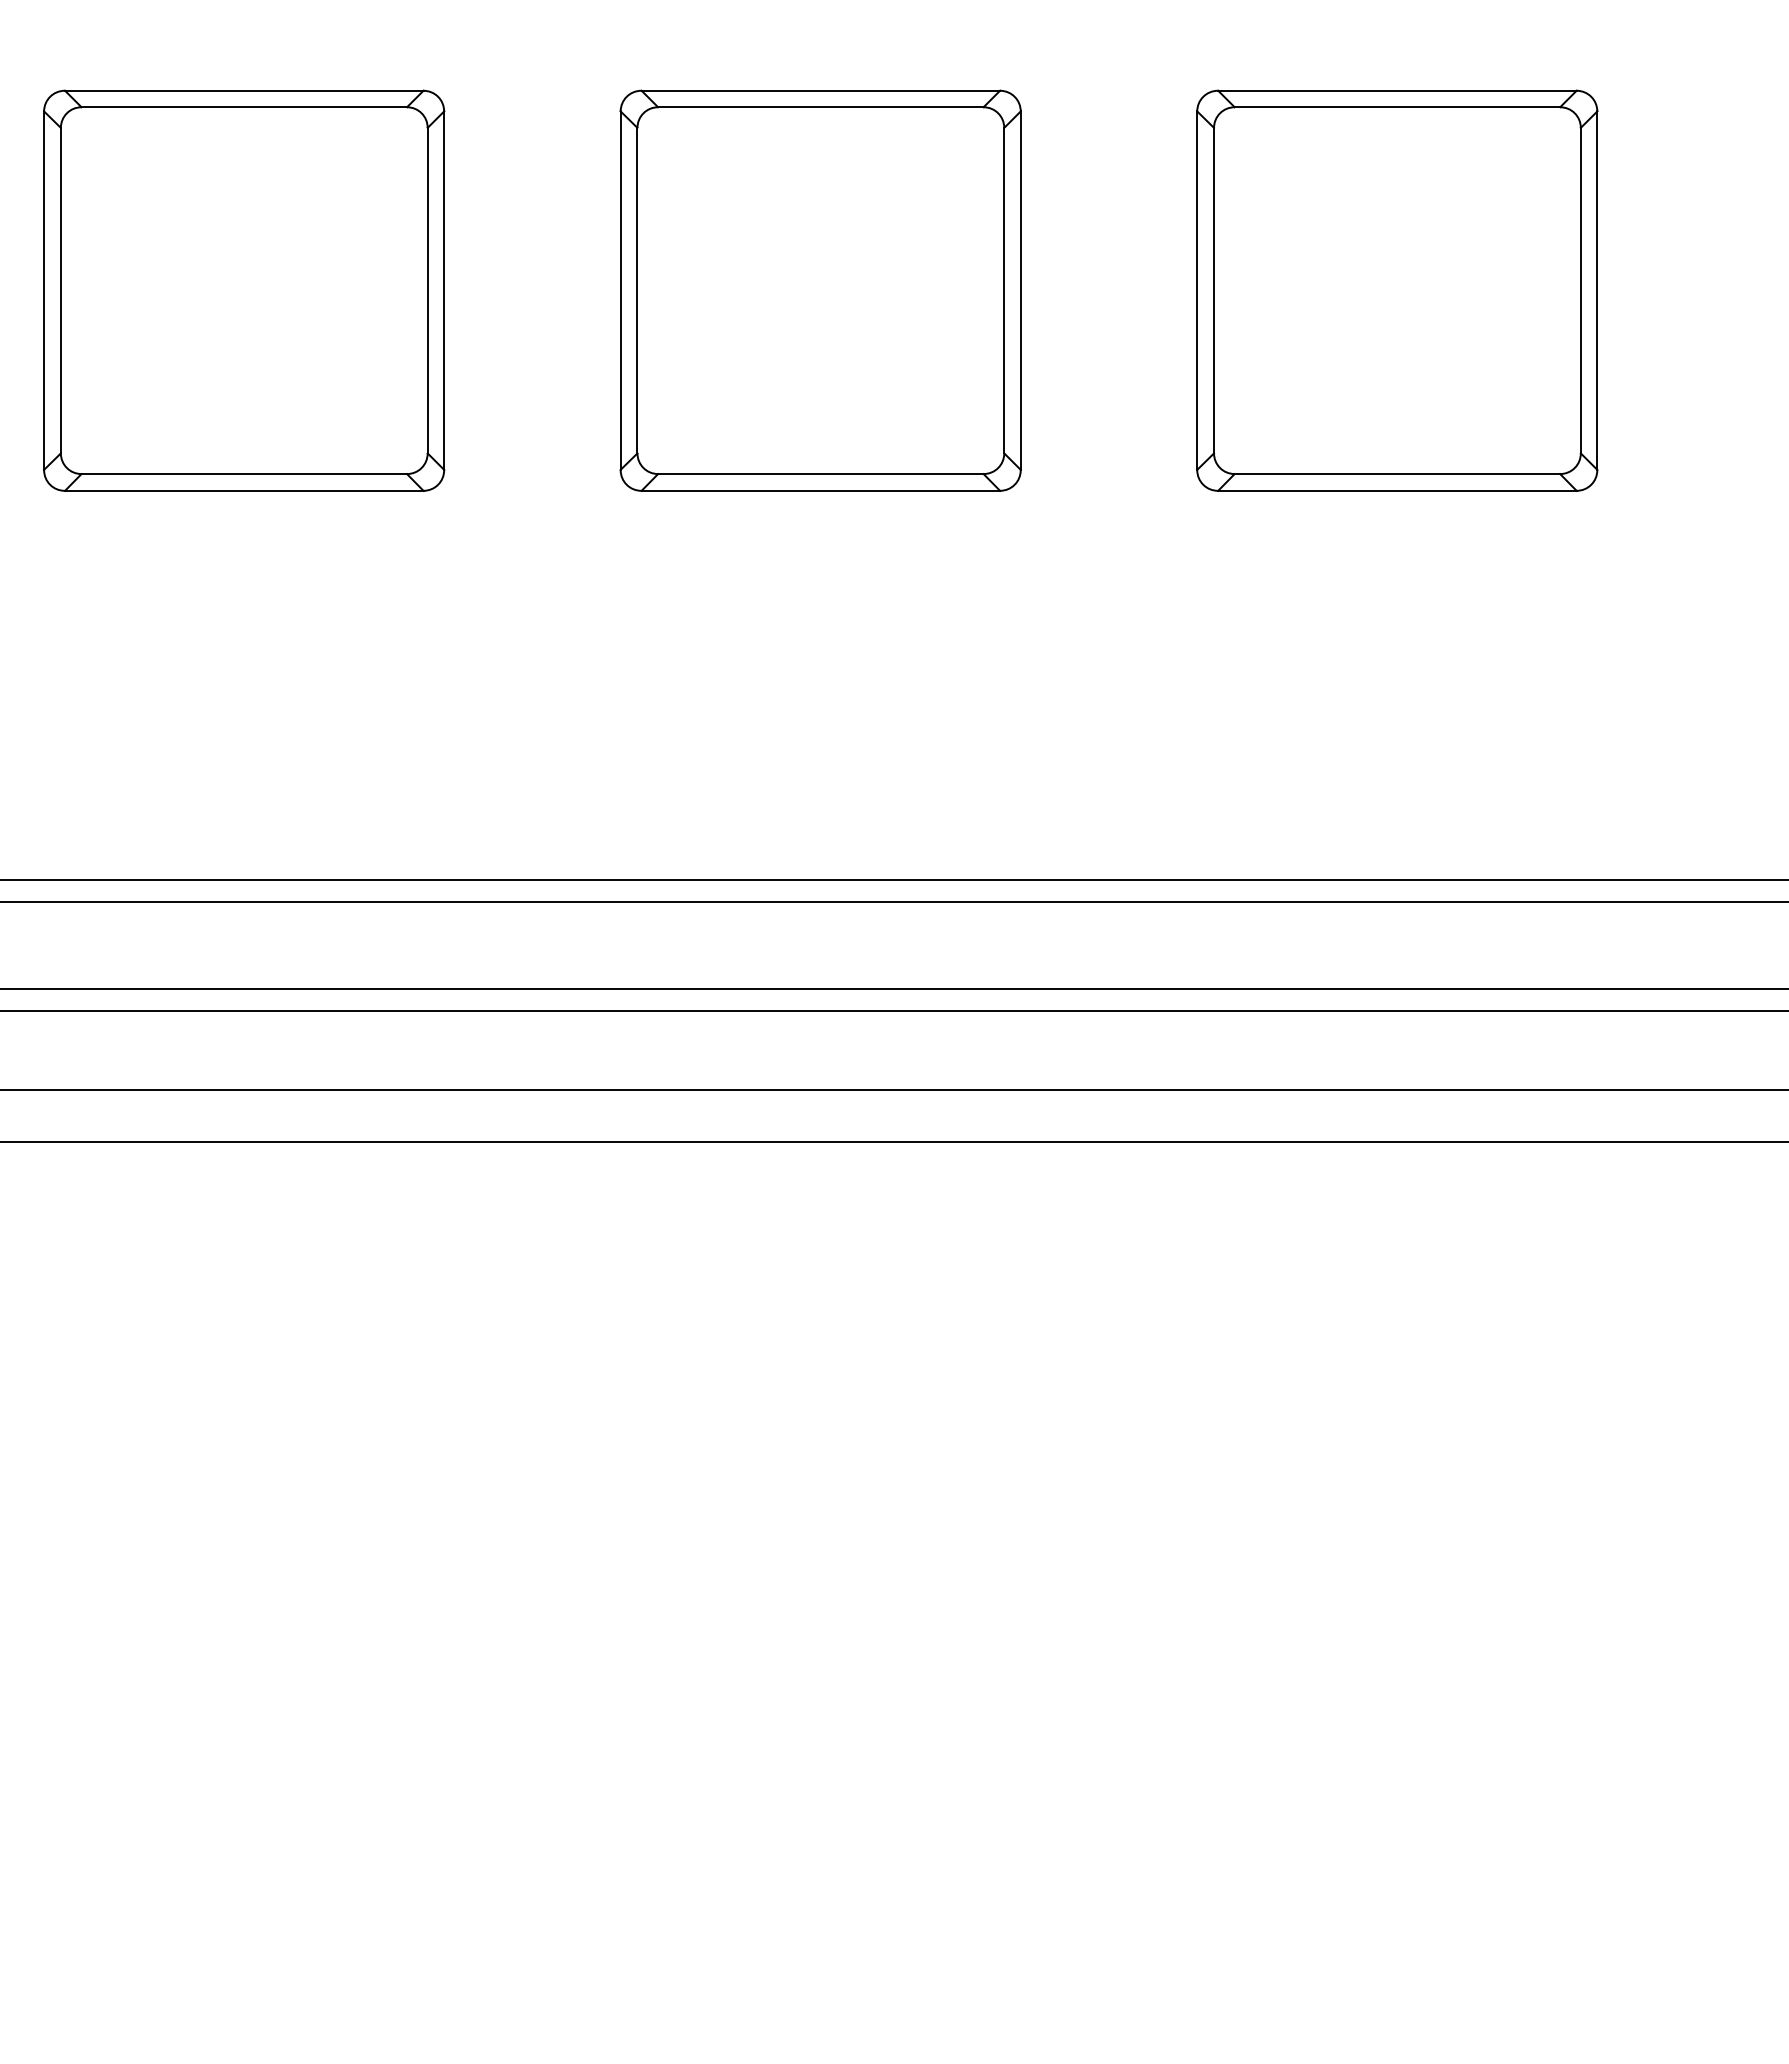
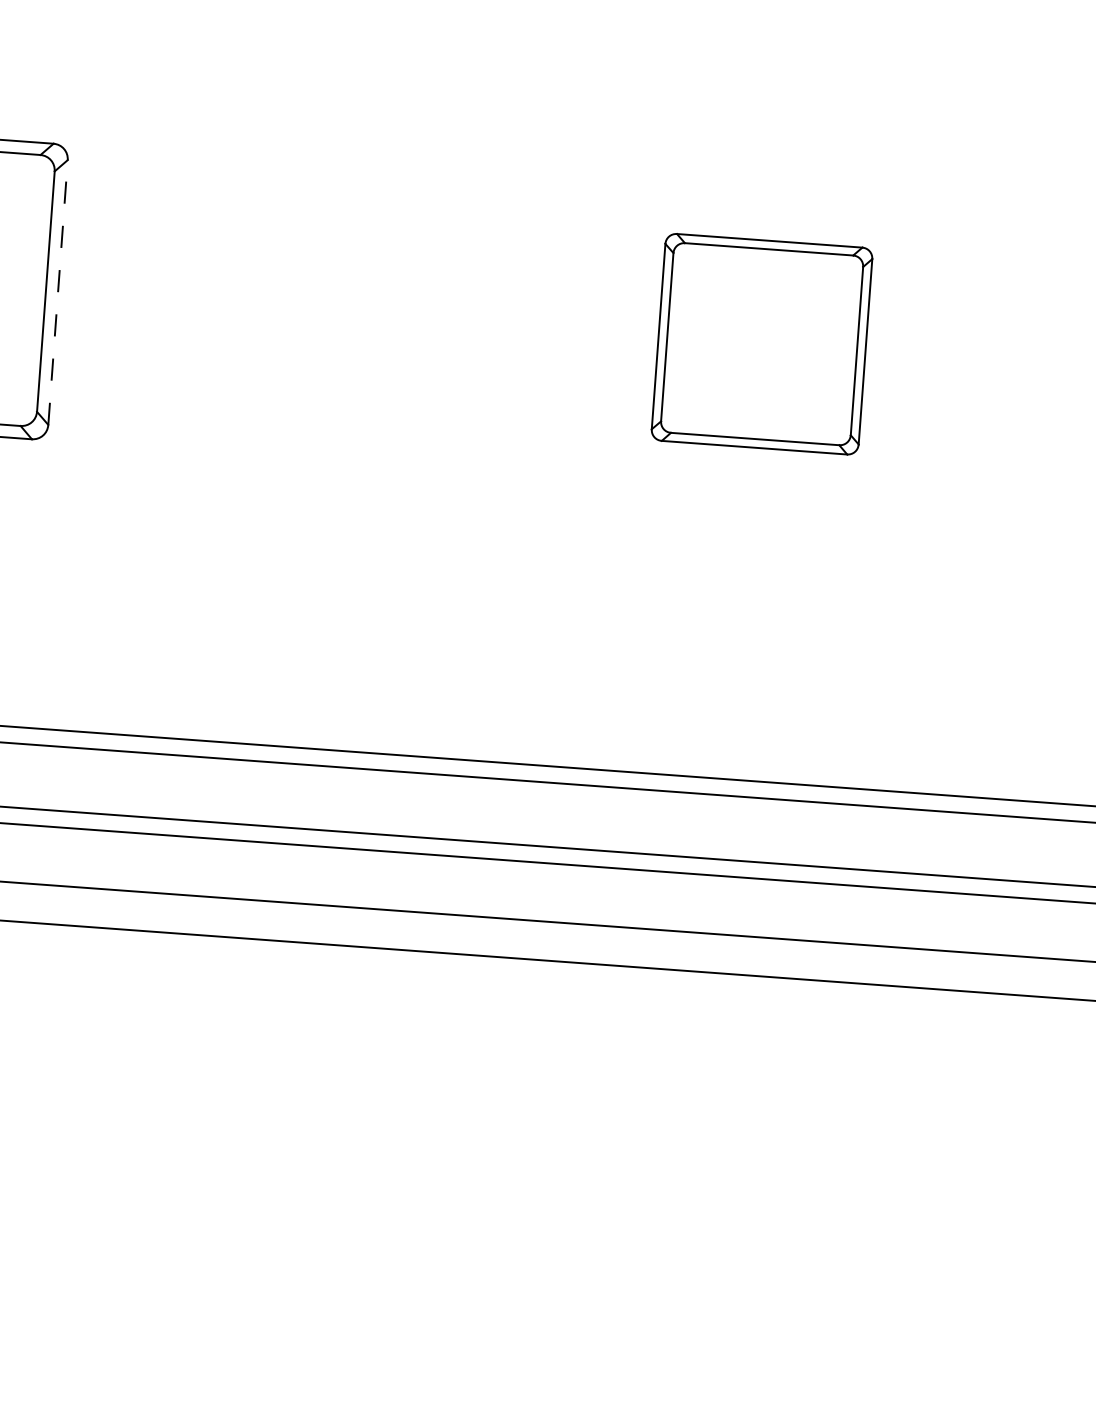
line: (444, 290) -> (58, 292), solid -> dashed
part: (820, 290) -> (335, 312), removed
part: (1397, 290) -> (762, 344), size x0.7

